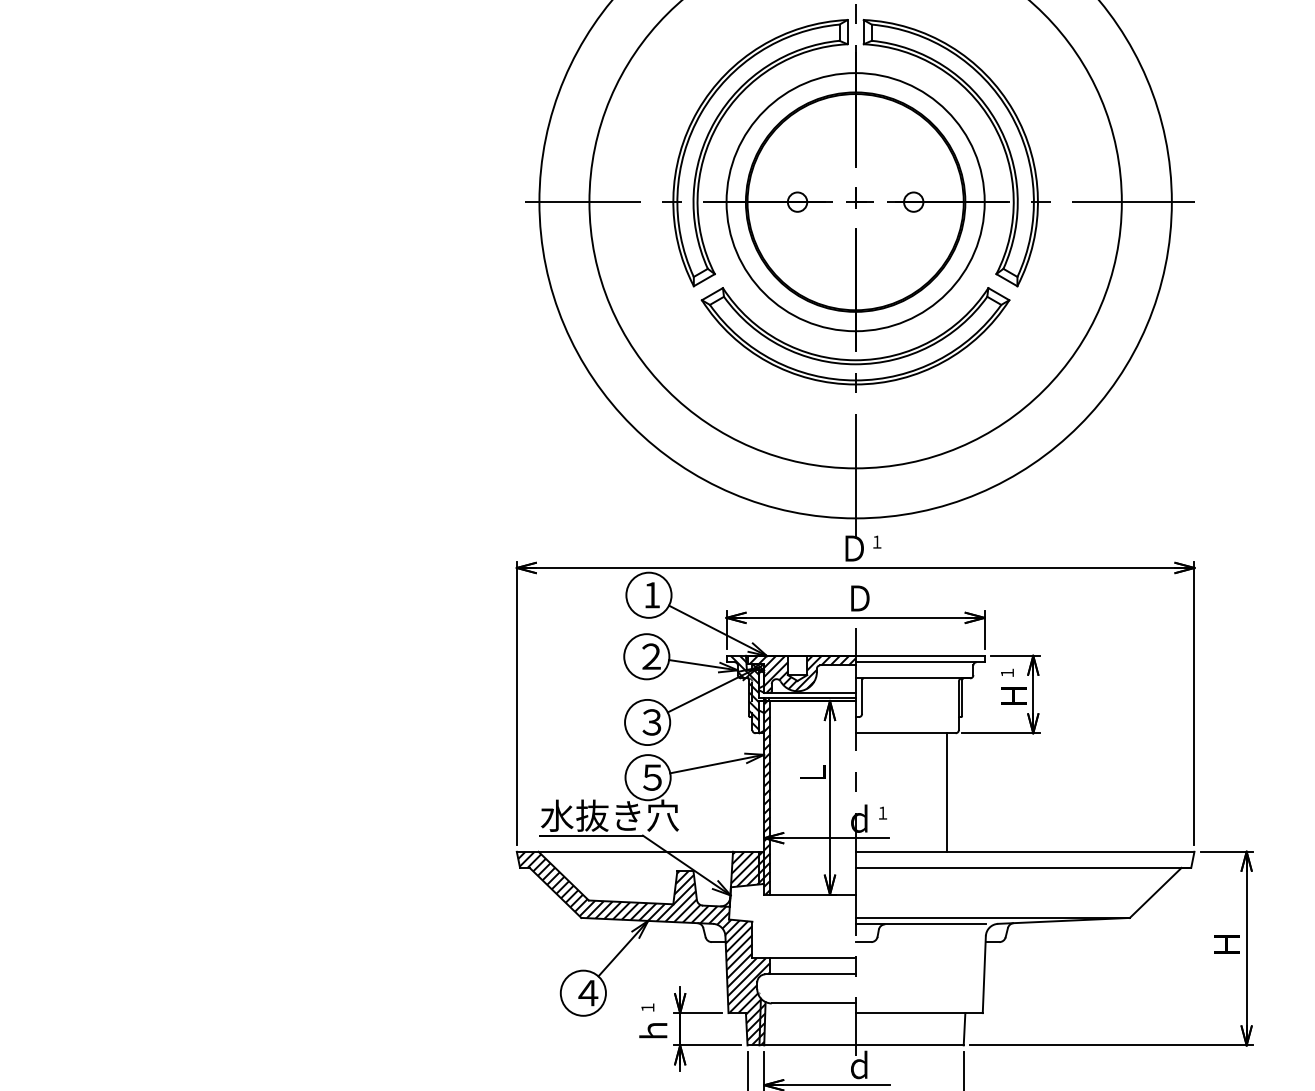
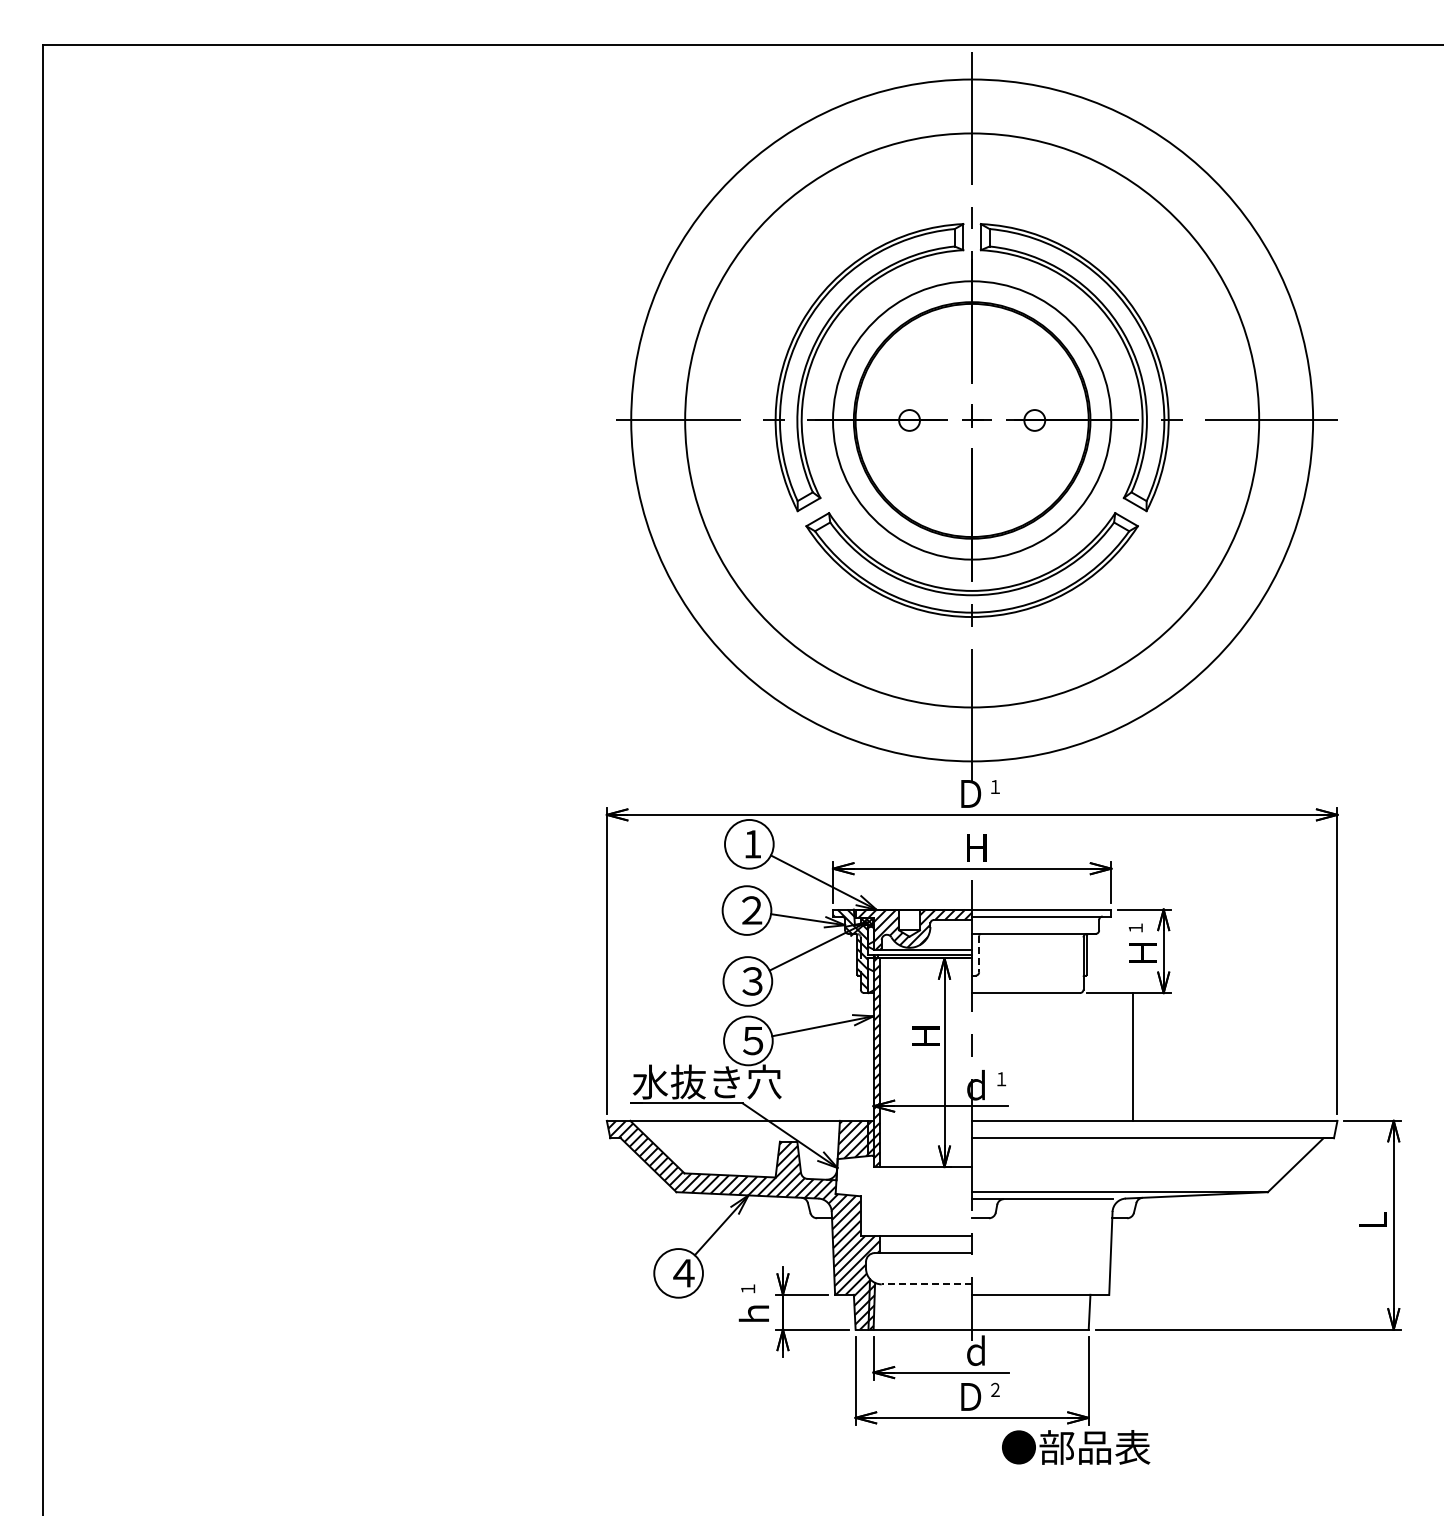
text: (860, 598) -> (977, 847), Ｄ -> Ｈ
line: (862, 697) -> (979, 954), solid -> dashed
text: (812, 772) -> (925, 1035), Ｌ -> Ｈ
line: (946, 792) -> (1132, 1056), moved
text: (1226, 944) -> (1372, 1220), Ｈ -> Ｌ
line: (813, 1003) -> (926, 1284), solid -> dashed

